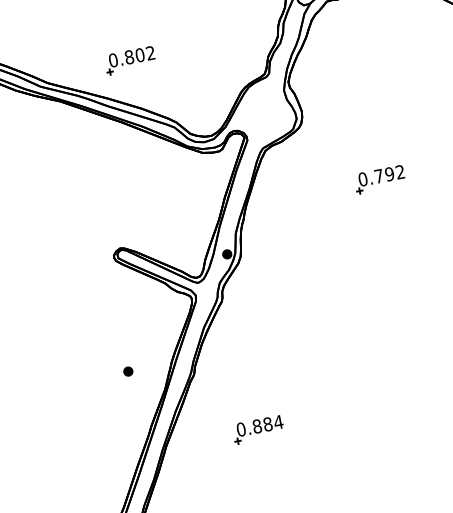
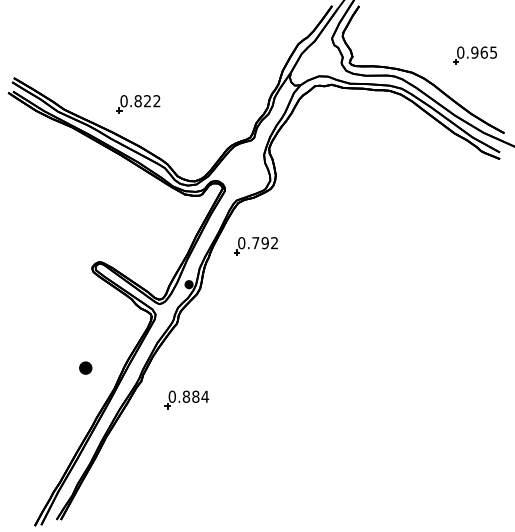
text: (140, 55) -> (147, 101), 0.802 -> 0.822
part: (379, 180) -> (255, 246), moved
part: (127, 371) -> (85, 367), size x1.6
part: (257, 429) -> (186, 399), moved

